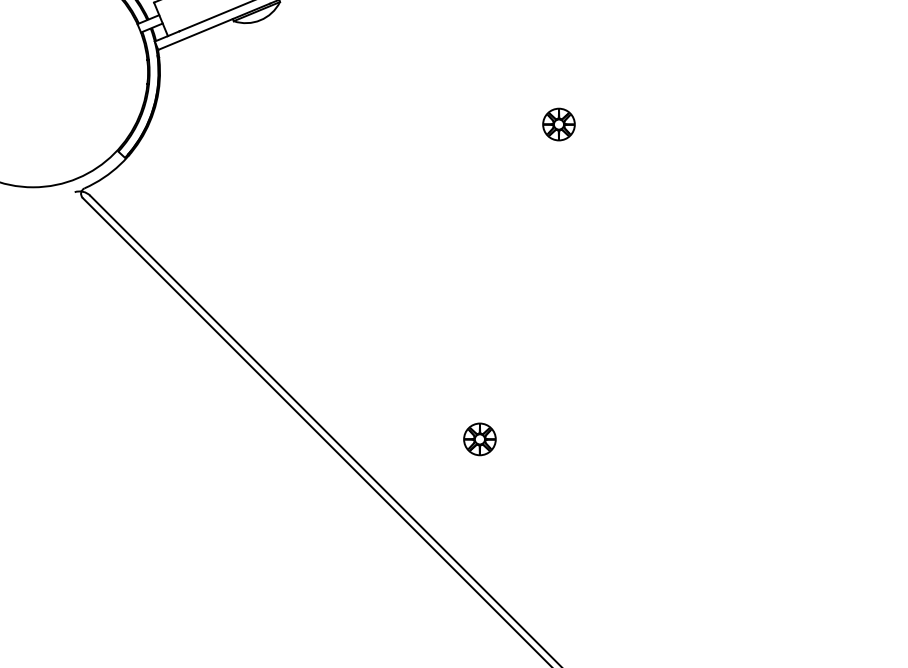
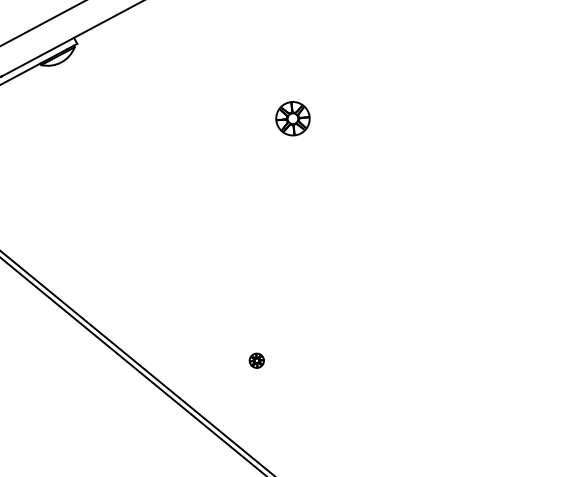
part: (558, 124) -> (292, 118), size x1.4
part: (479, 439) -> (256, 360), size x0.6

